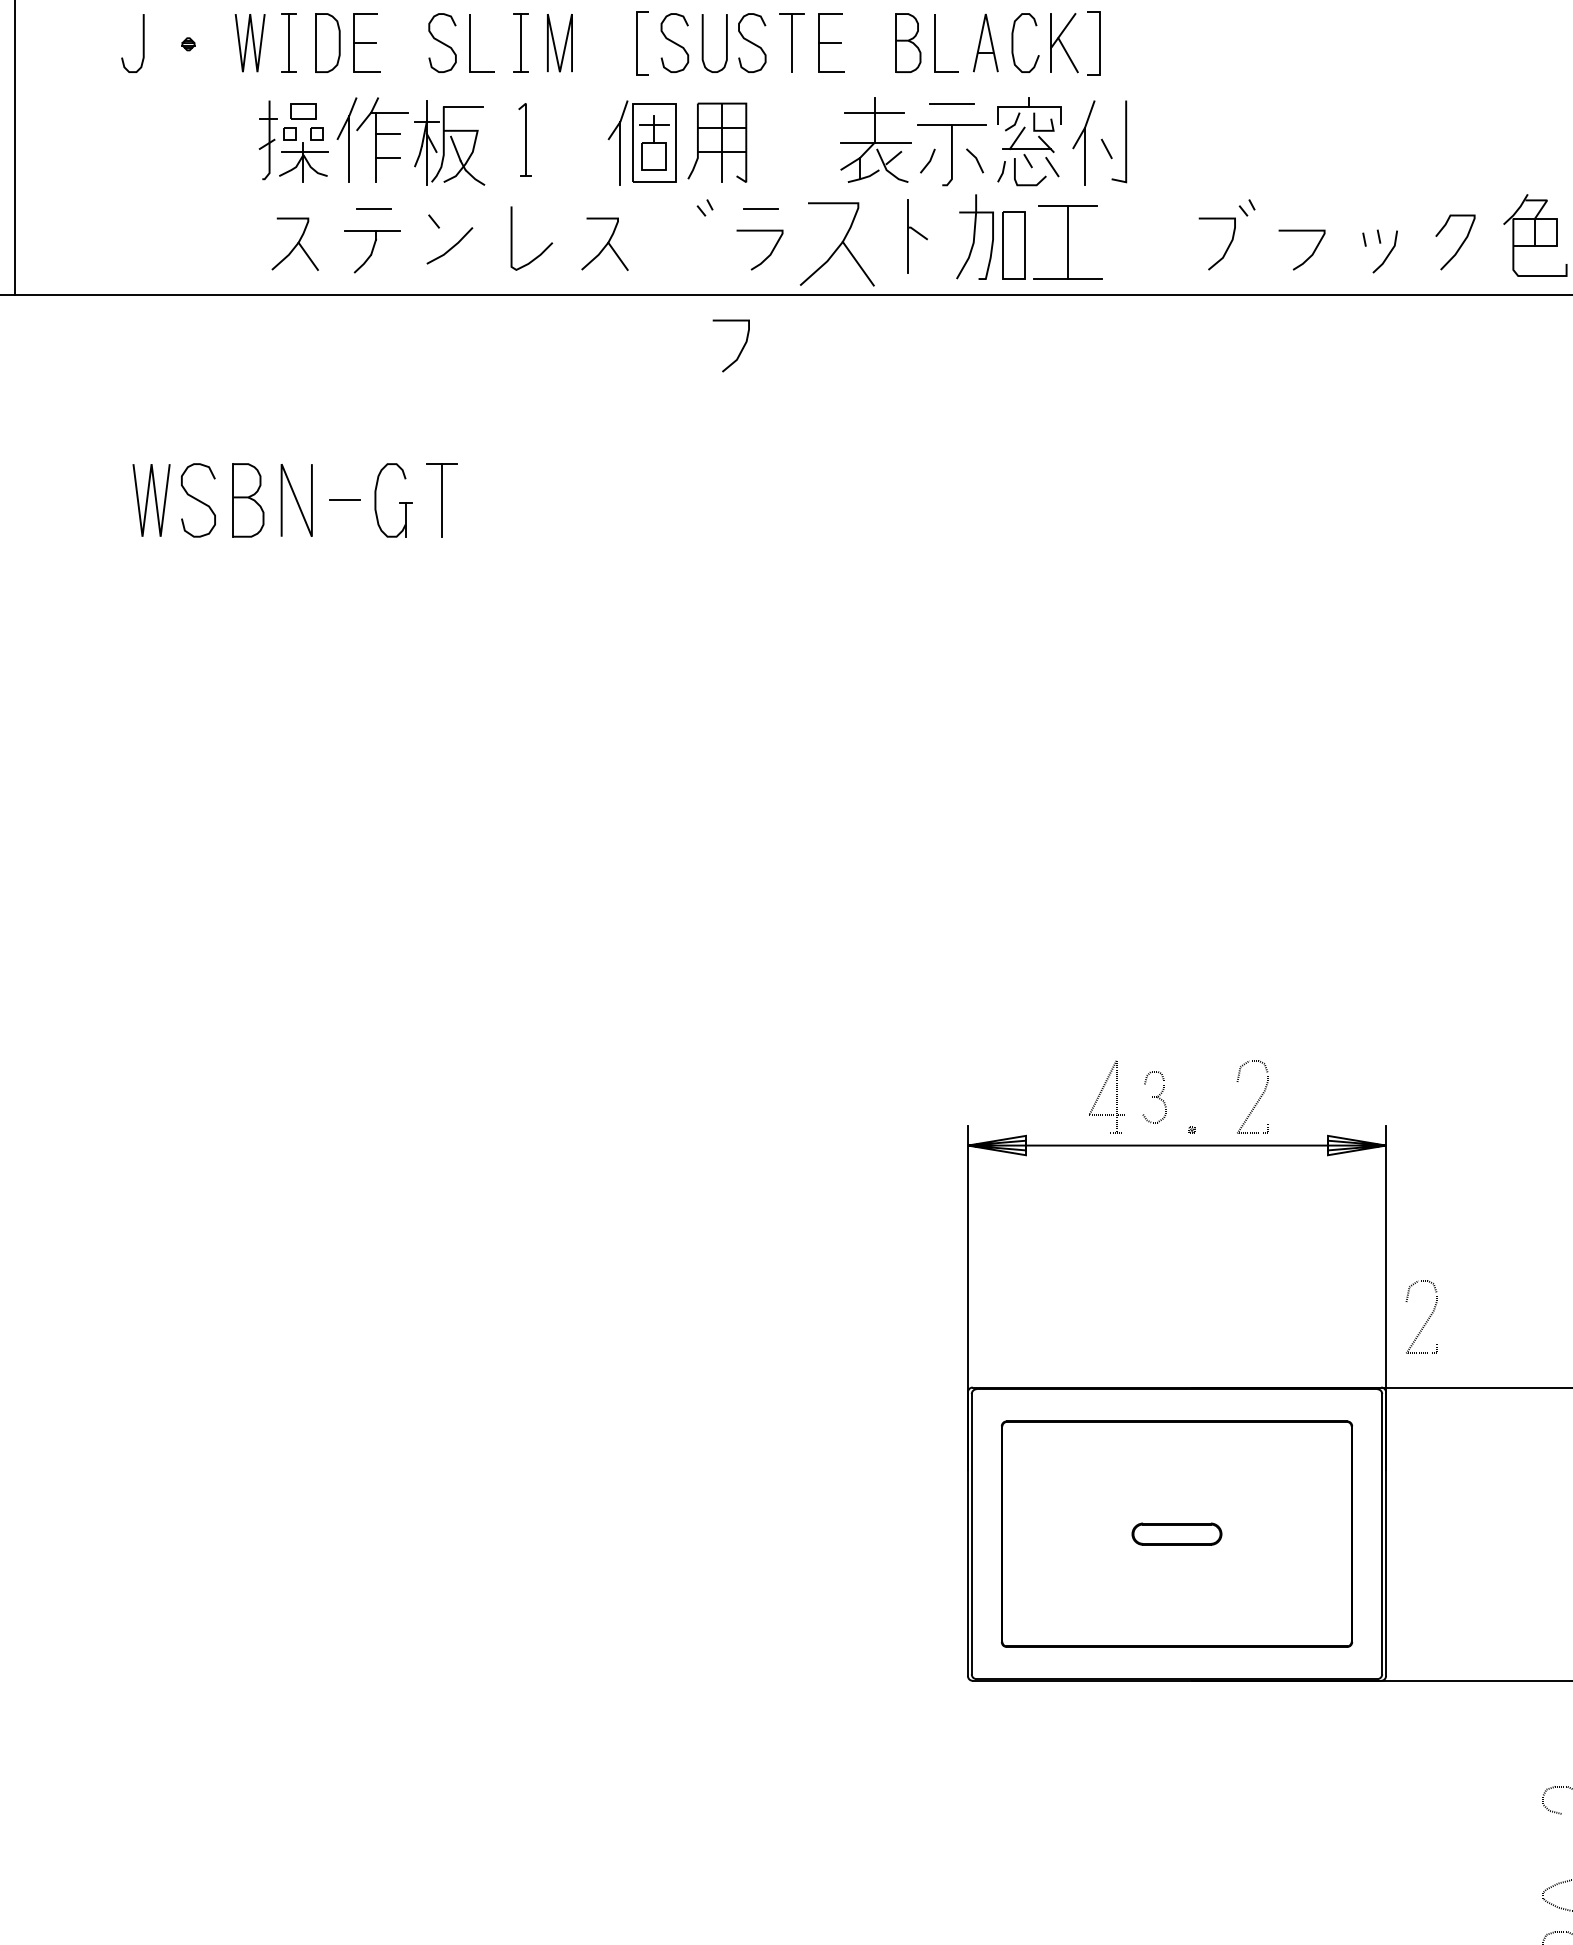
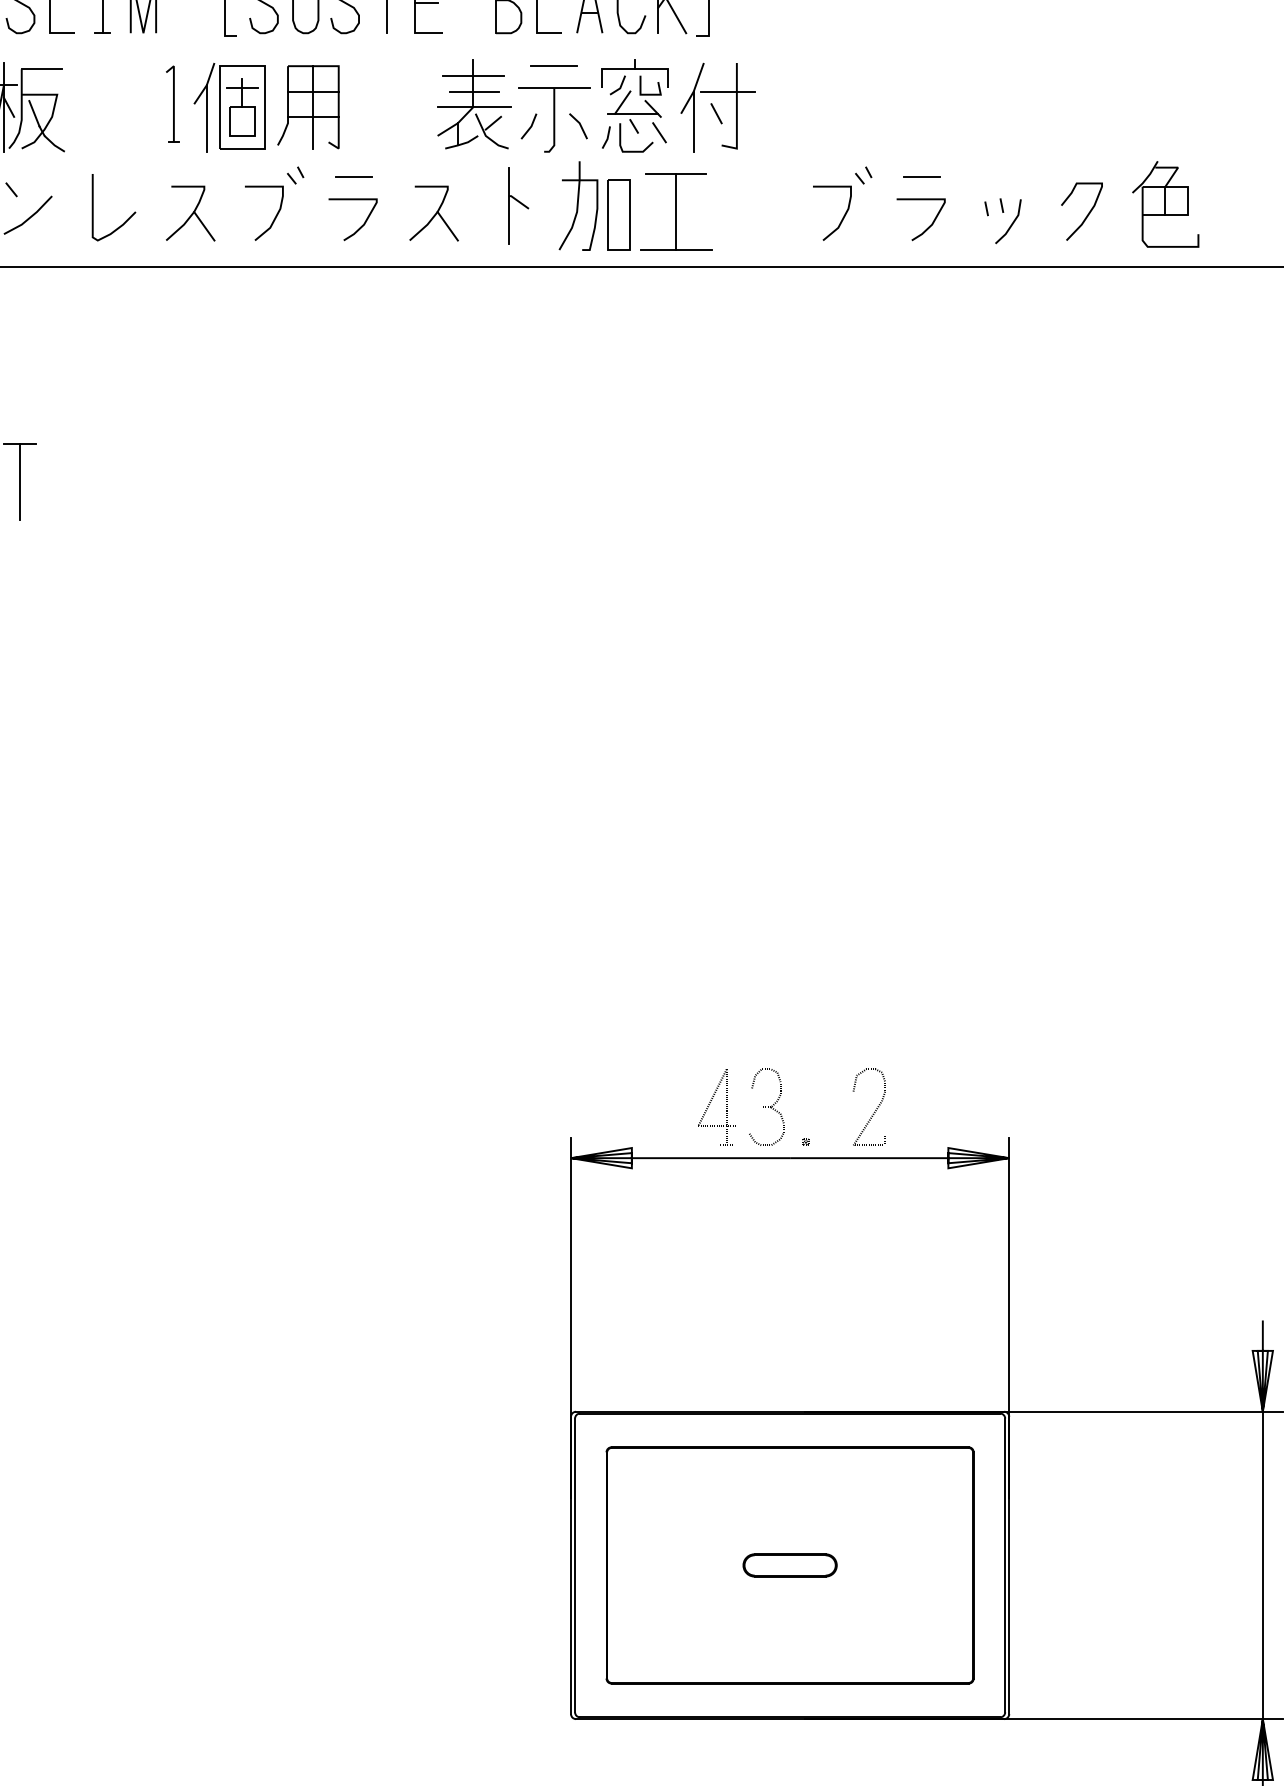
line: (875, 127) -> (474, 91), added
line: (1117, 127) -> (727, 91), added
part: (524, 139) -> (172, 103), moved
line: (1302, 209) -> (921, 177), added
part: (836, 243) -> (433, 212), size x0.62
curve: (740, 350) -> (273, 218), moved
part: (1154, 1096) -> (766, 1106), size x1.43
curve: (1427, 1319) -> (1052, 1340), removed

